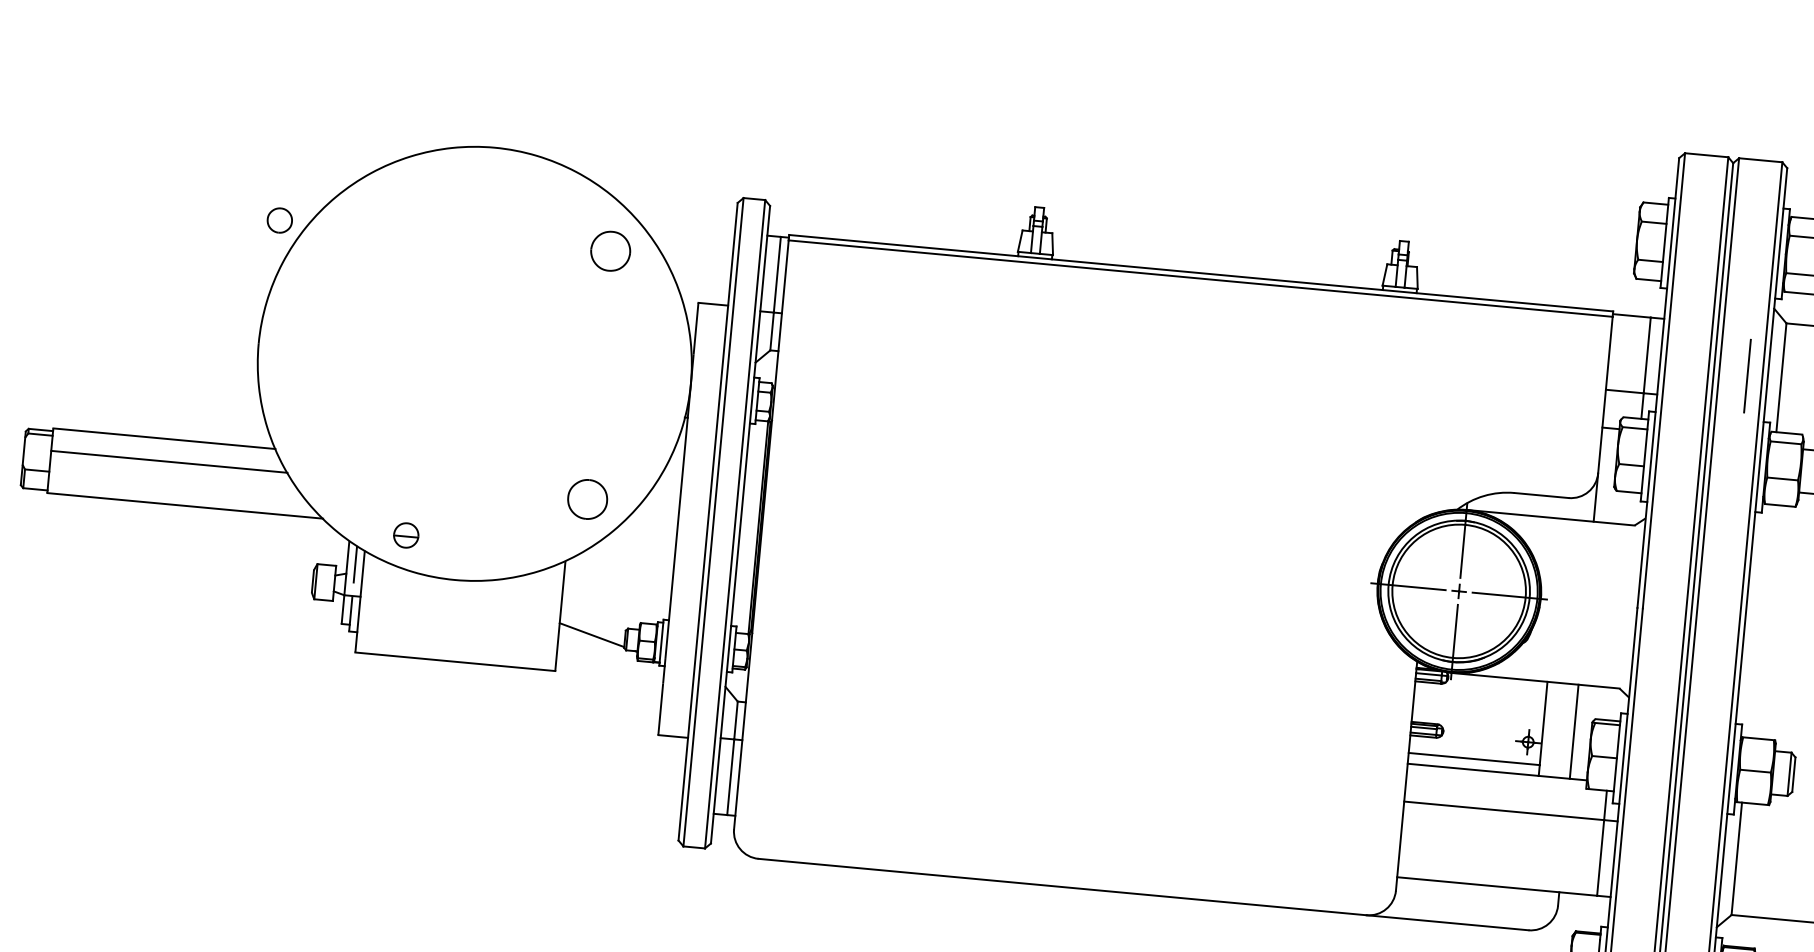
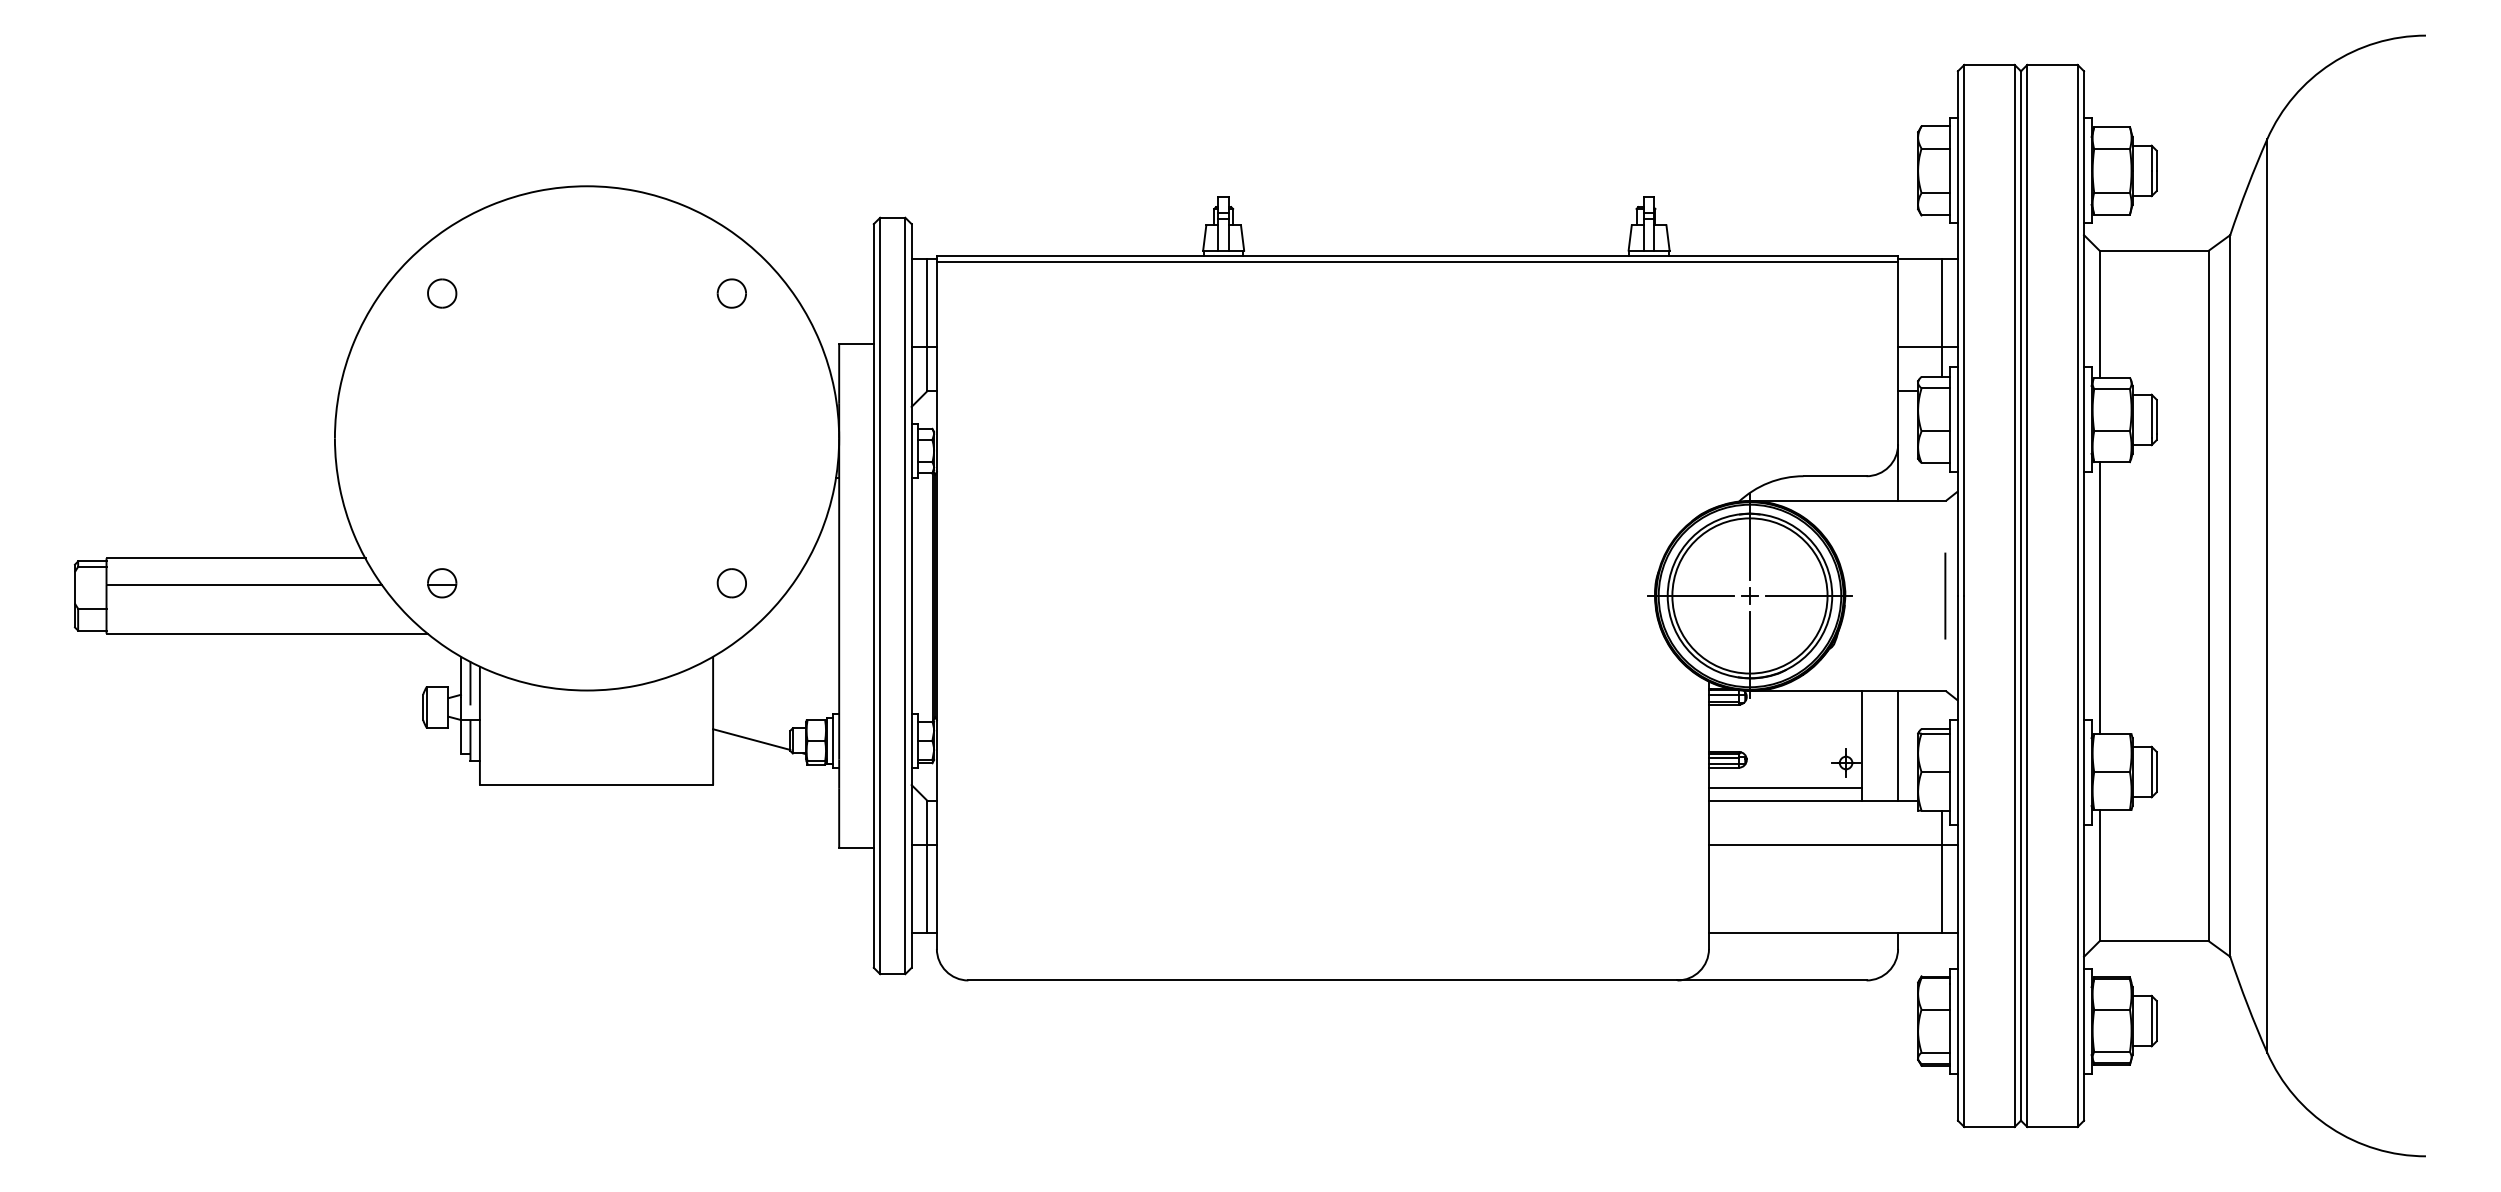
part: (280, 220) -> (442, 293), moved
part: (610, 251) -> (731, 293), size x0.62
line: (1747, 375) -> (1945, 595), moved
part: (587, 499) -> (731, 583), size x0.62
part: (406, 535) -> (442, 583), moved
line: (1758, 621) -> (2099, 598), added

